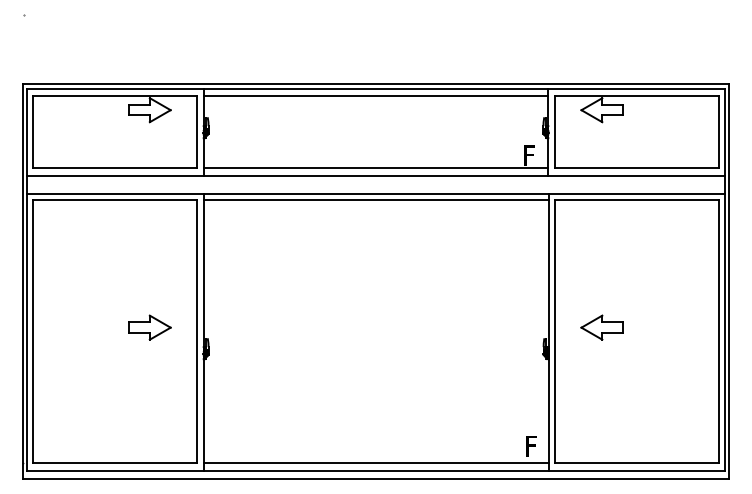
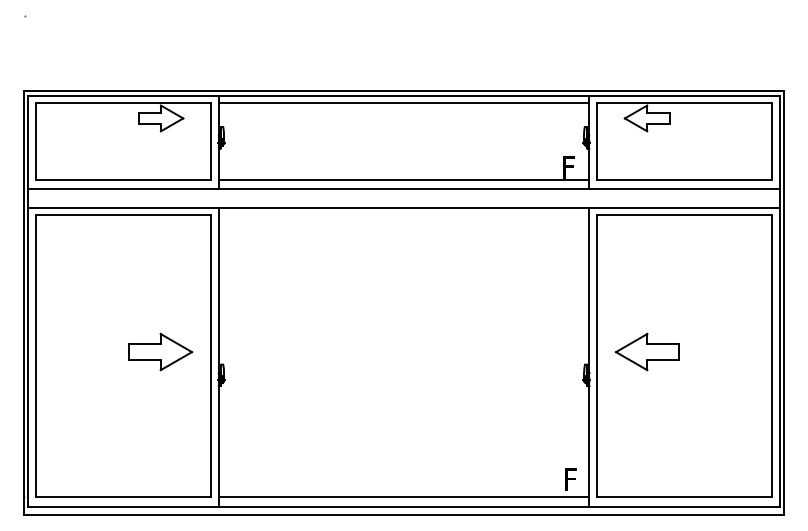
line: (375, 199) -> (403, 214), removed
part: (150, 327) -> (161, 352), size x1.4
part: (601, 327) -> (646, 352), size x1.4

